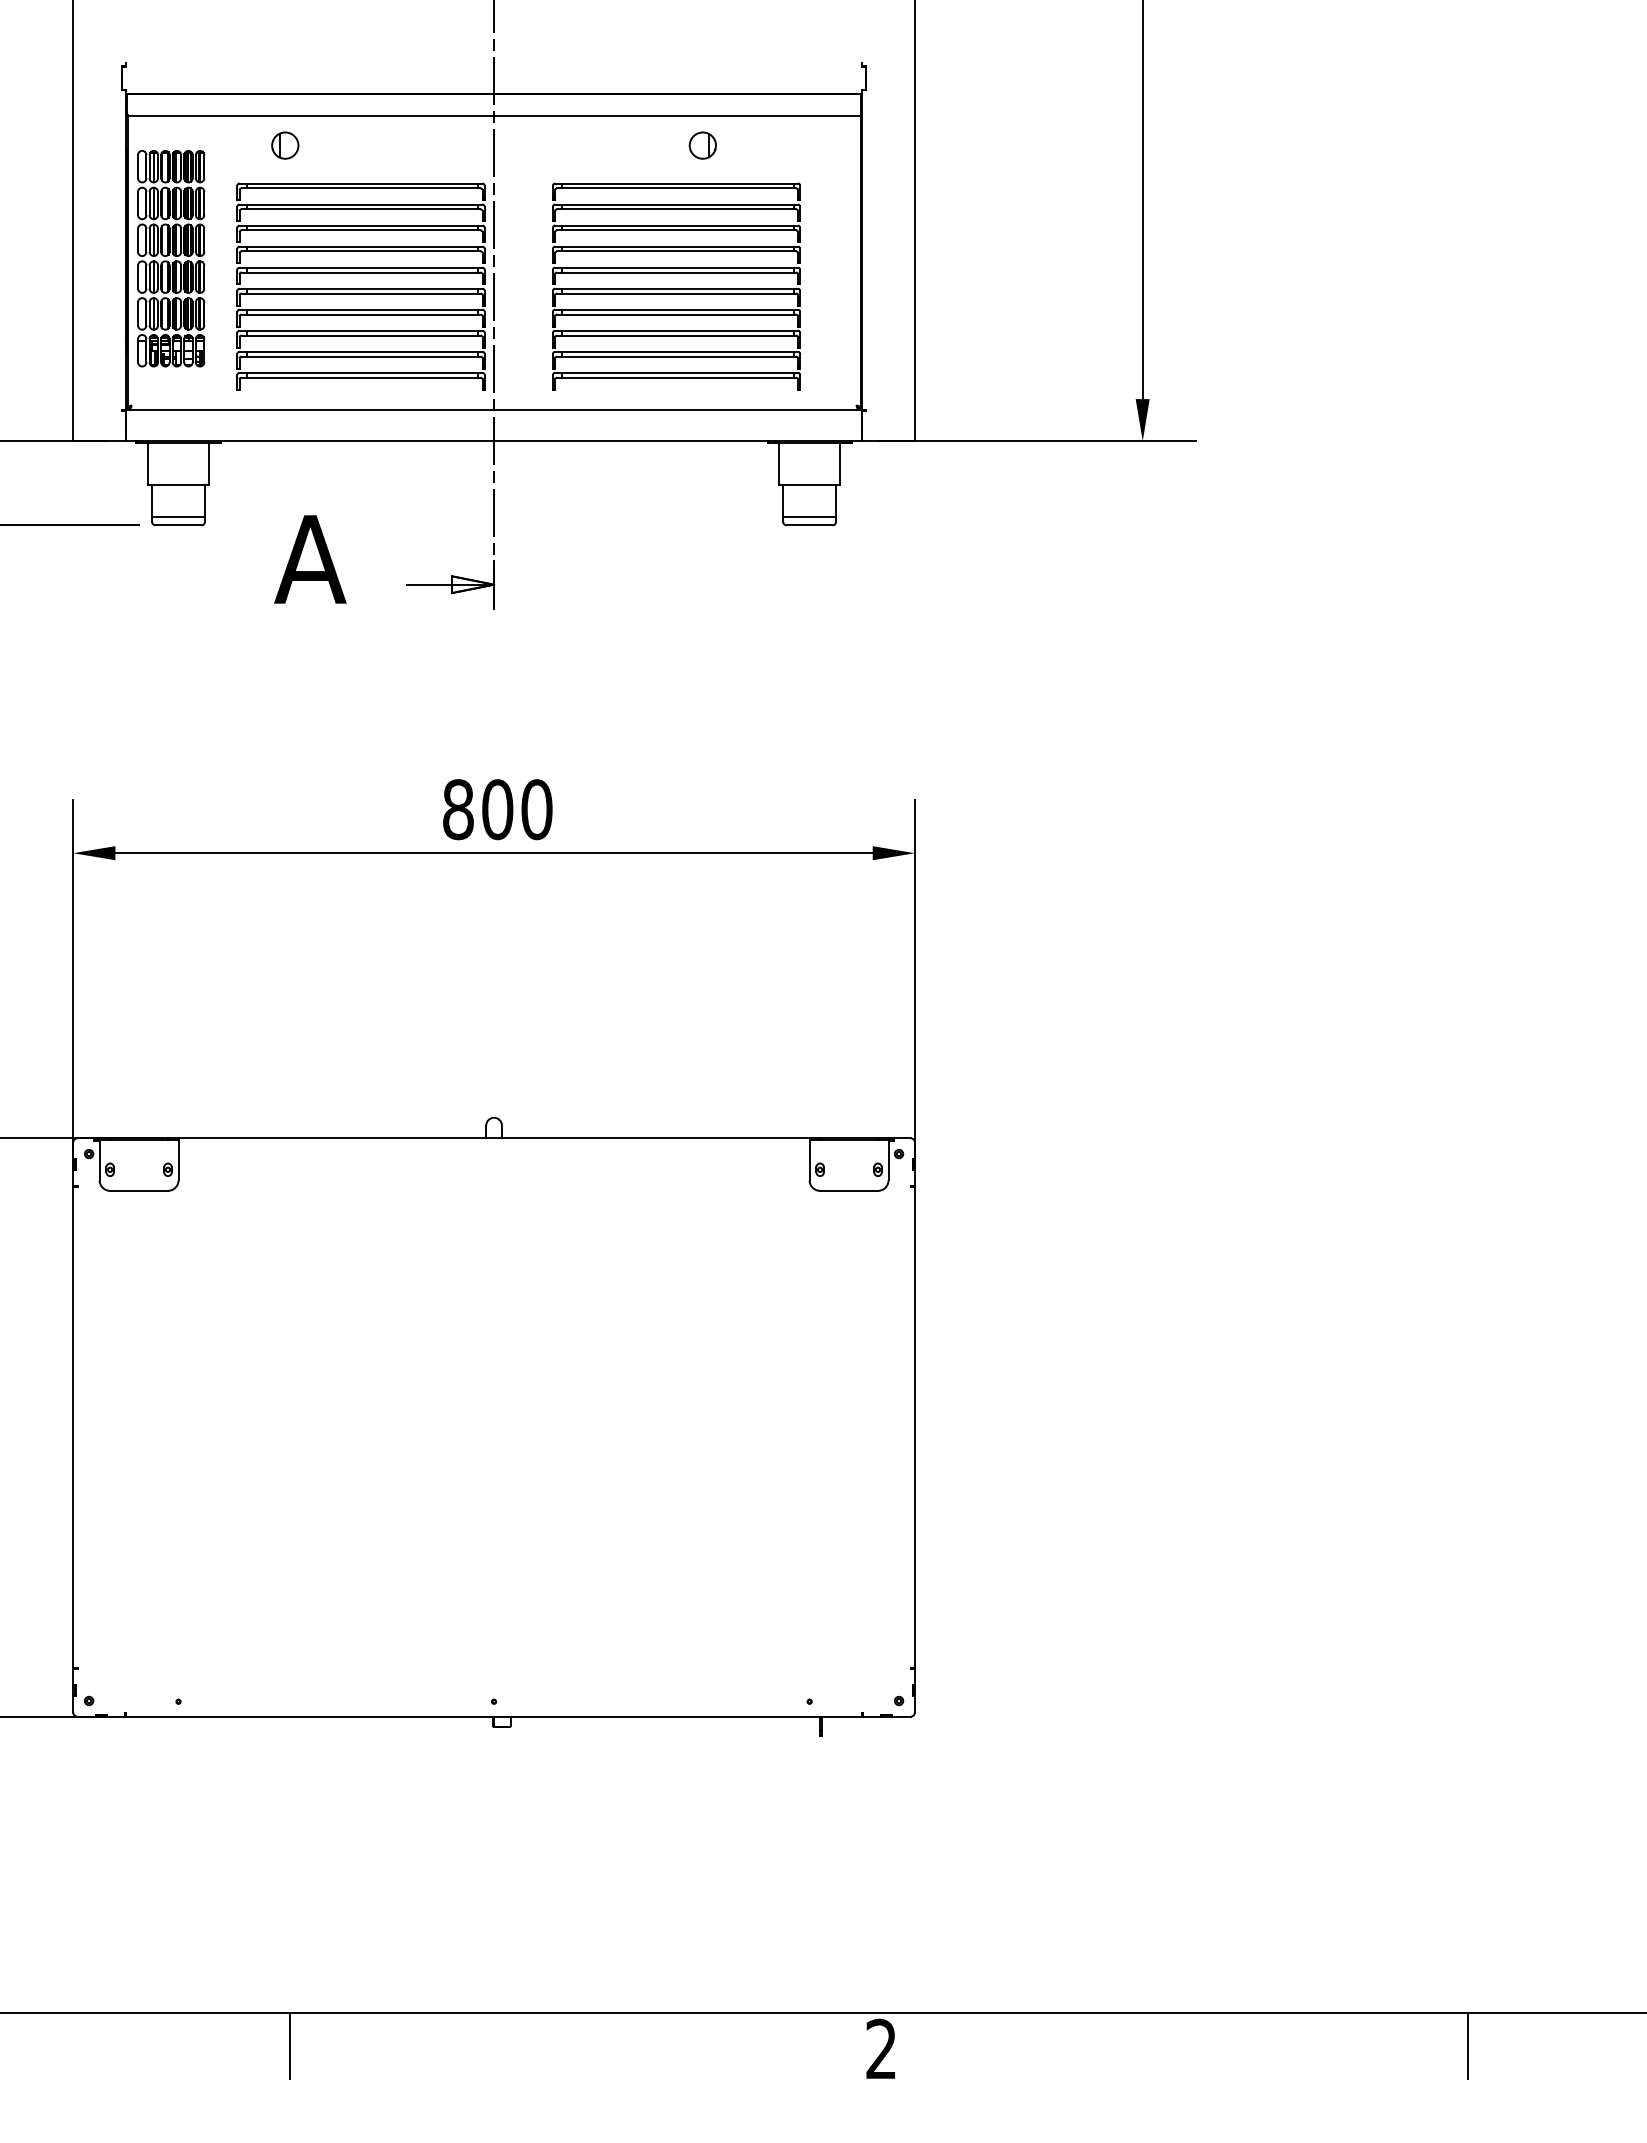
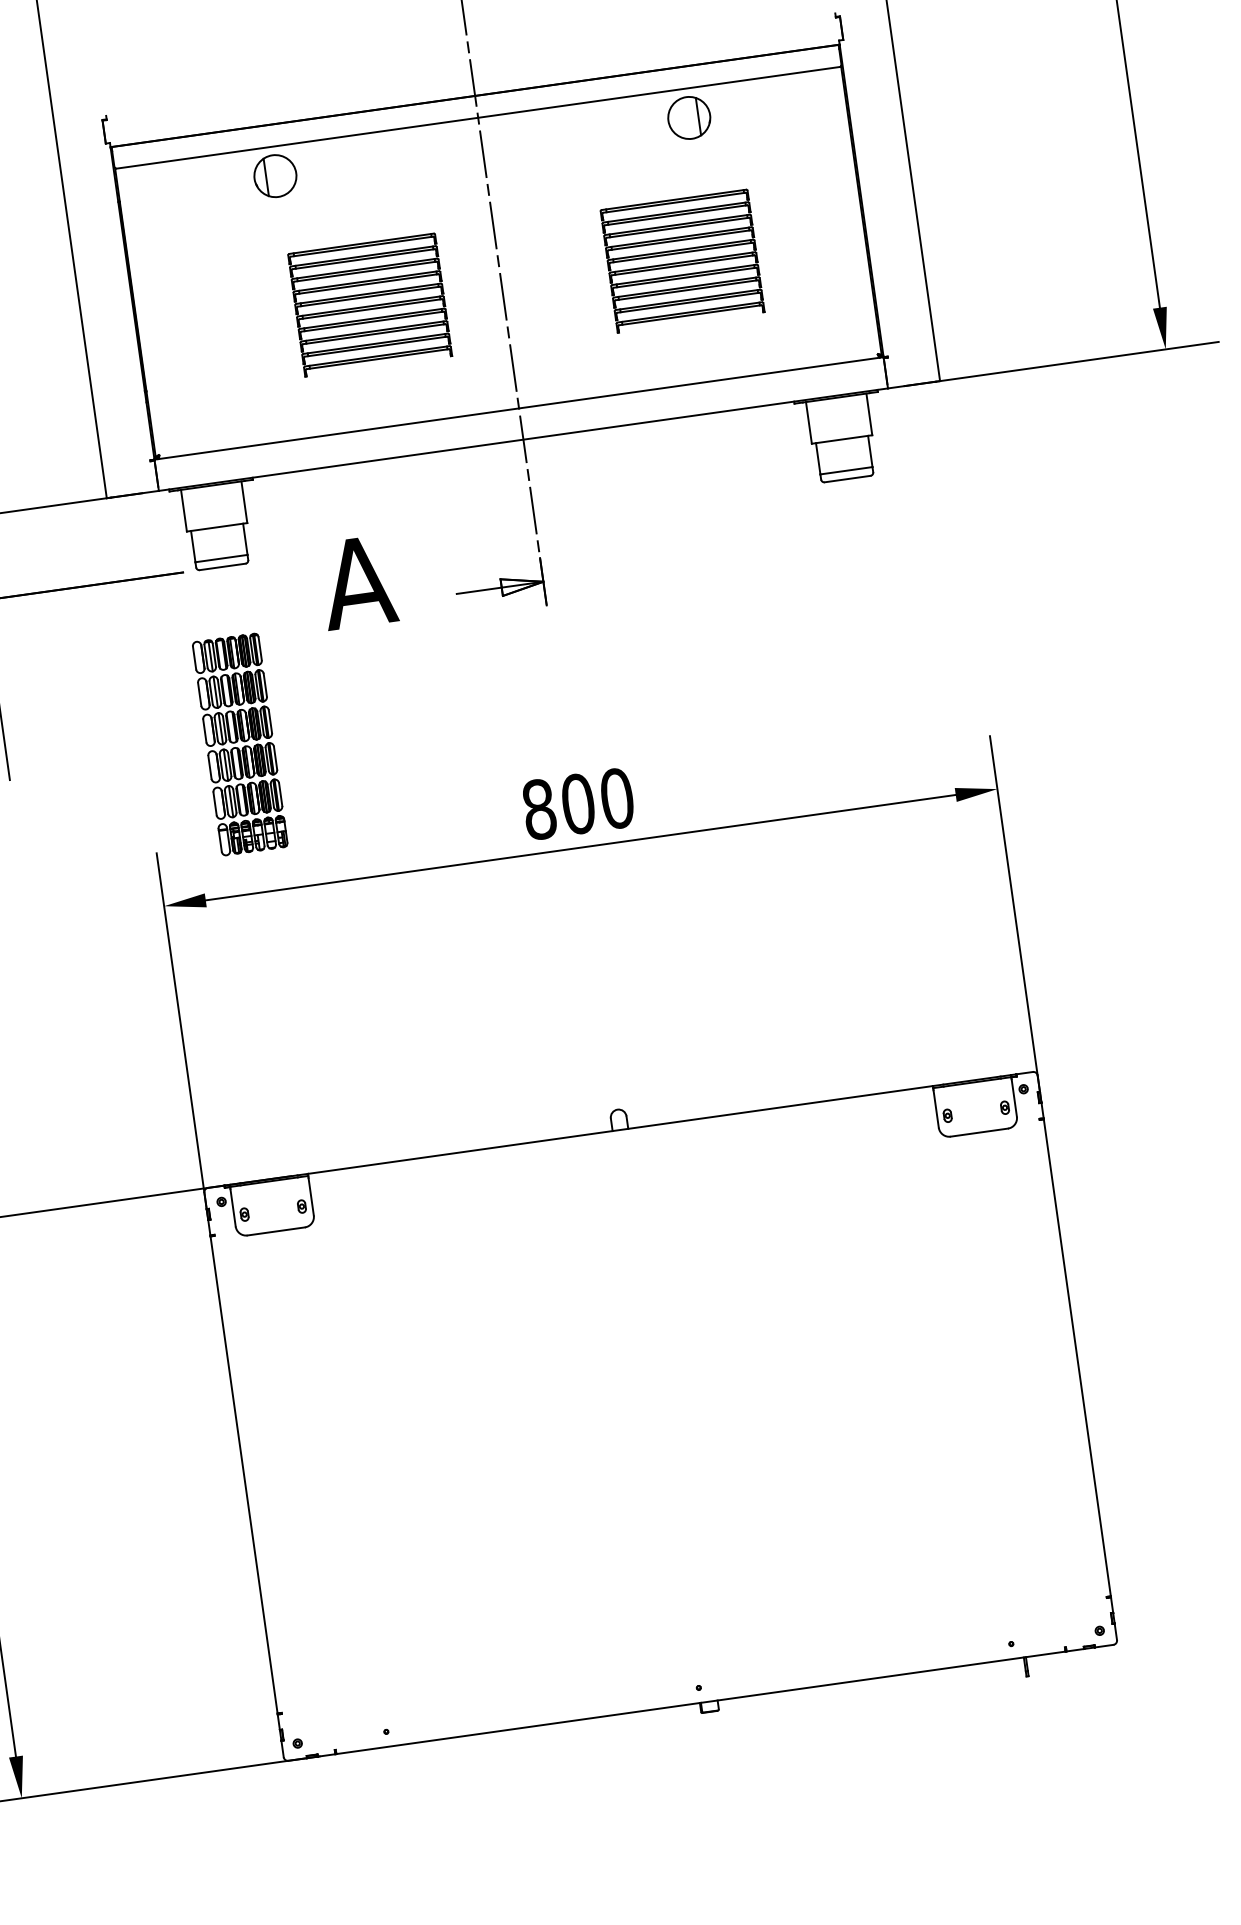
part: (285, 145) -> (275, 175), size x1.6
part: (702, 145) -> (688, 117), size x1.6
part: (171, 258) -> (240, 744), moved
part: (360, 286) -> (369, 305), size x0.6
part: (676, 286) -> (682, 261), size x0.6

